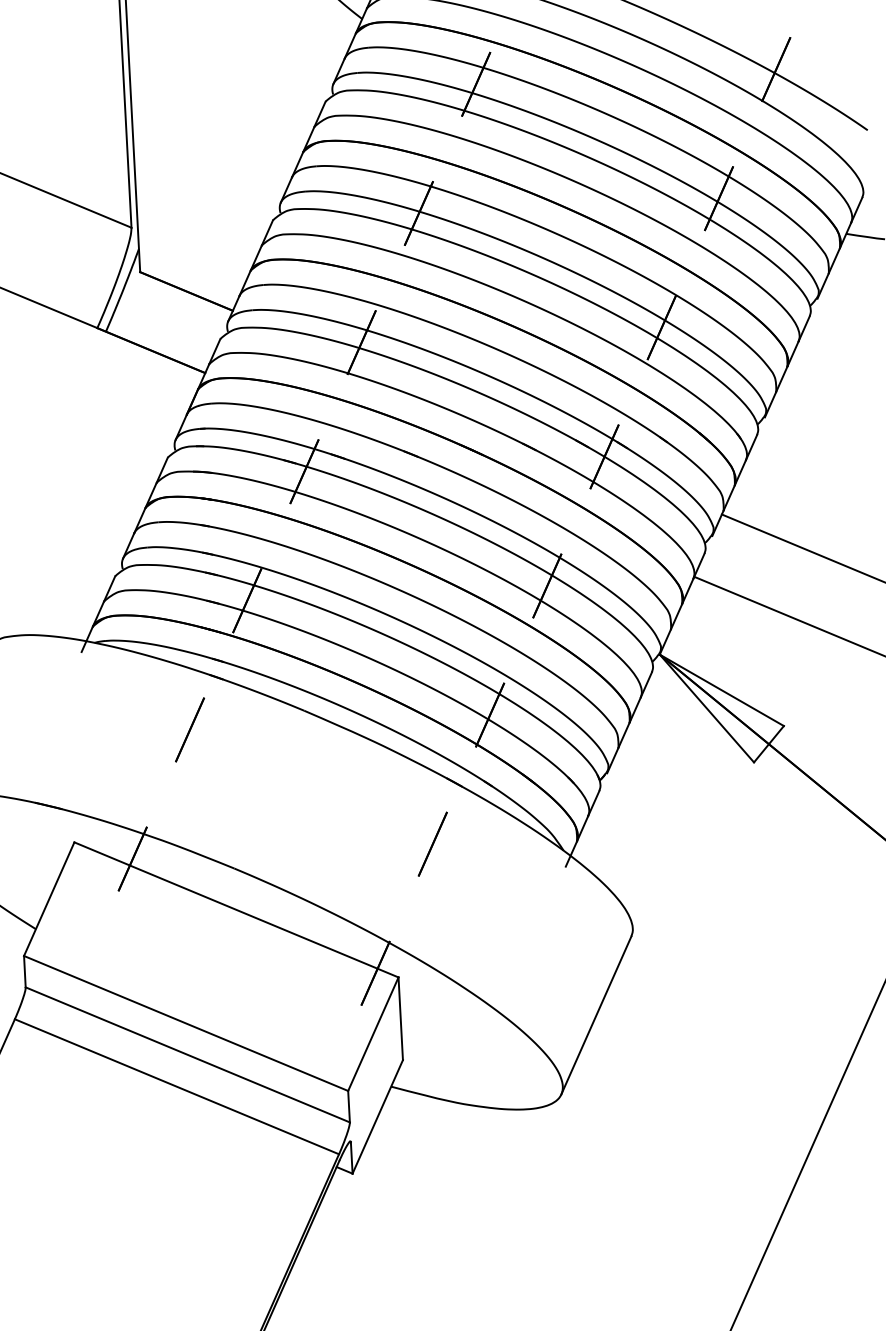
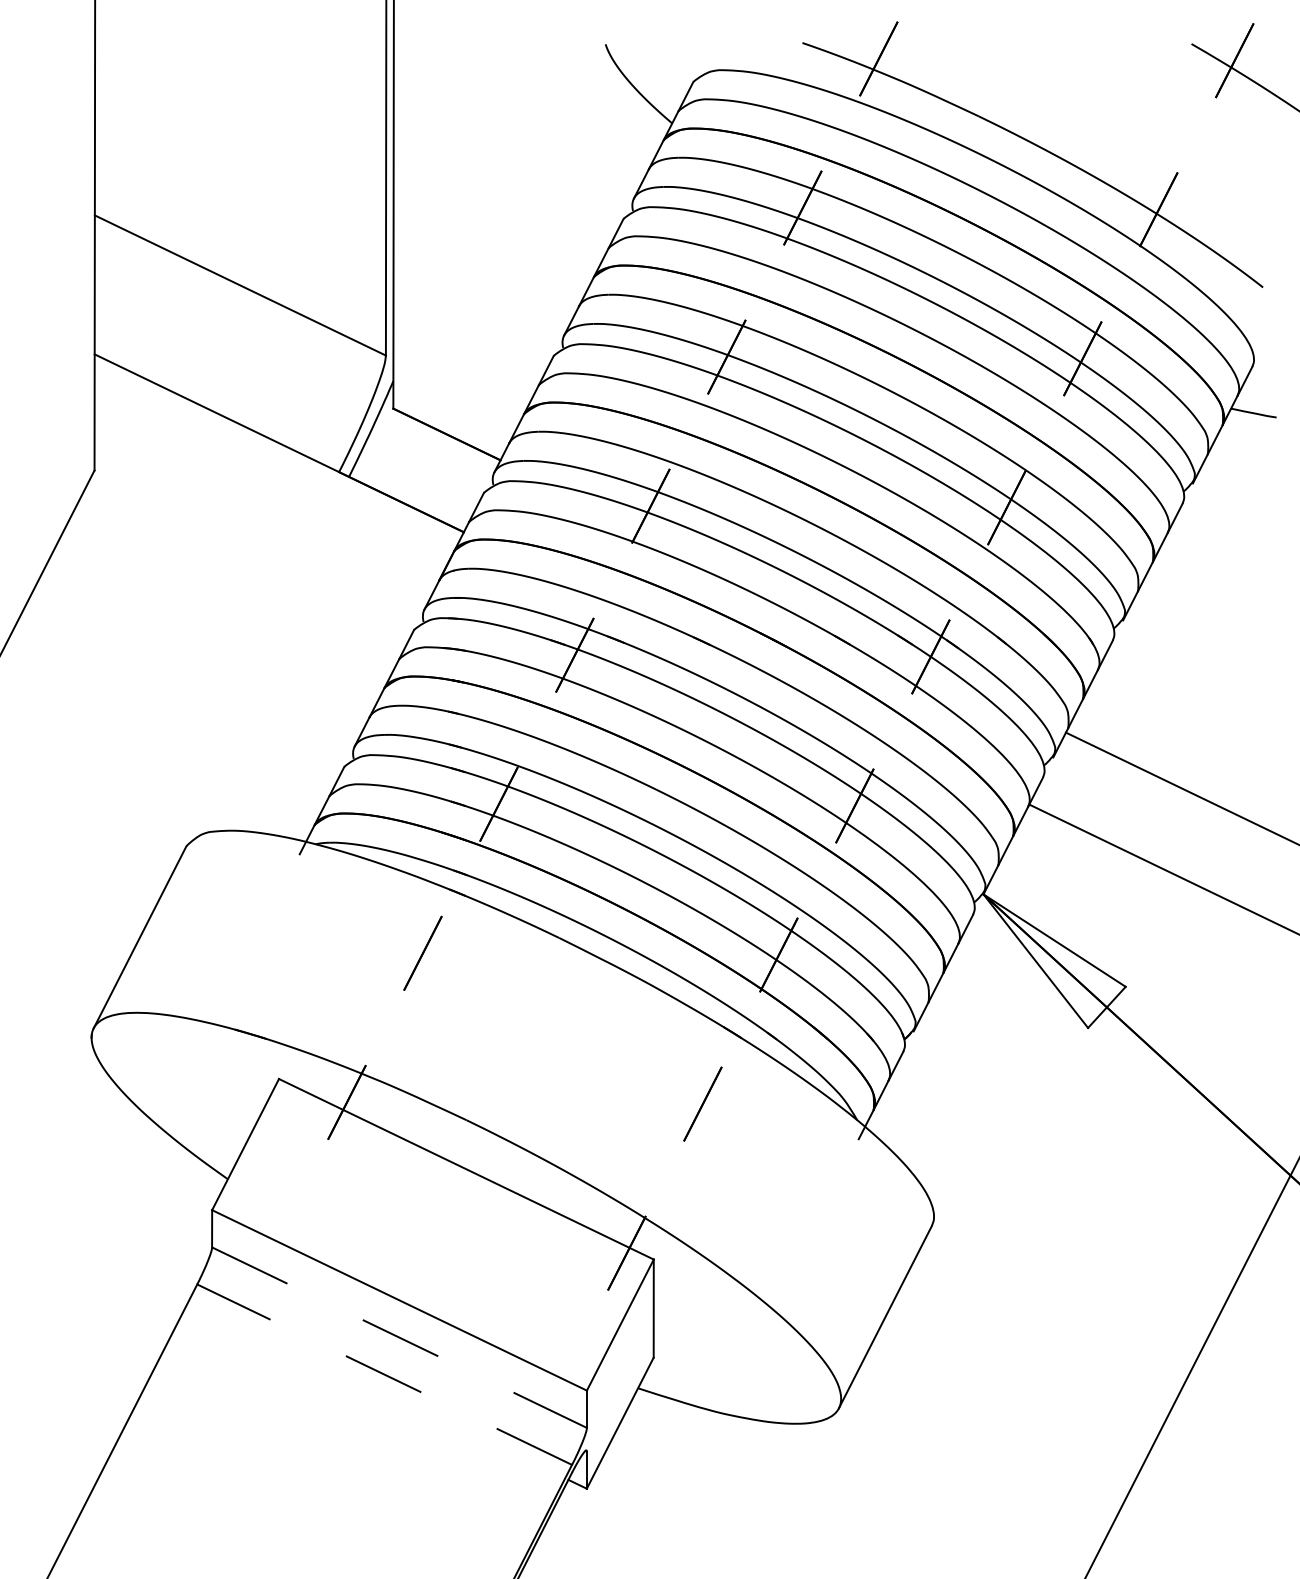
line: (187, 1054) -> (399, 1337), solid -> dashed
line: (176, 1086) -> (384, 1374), solid -> dashed

